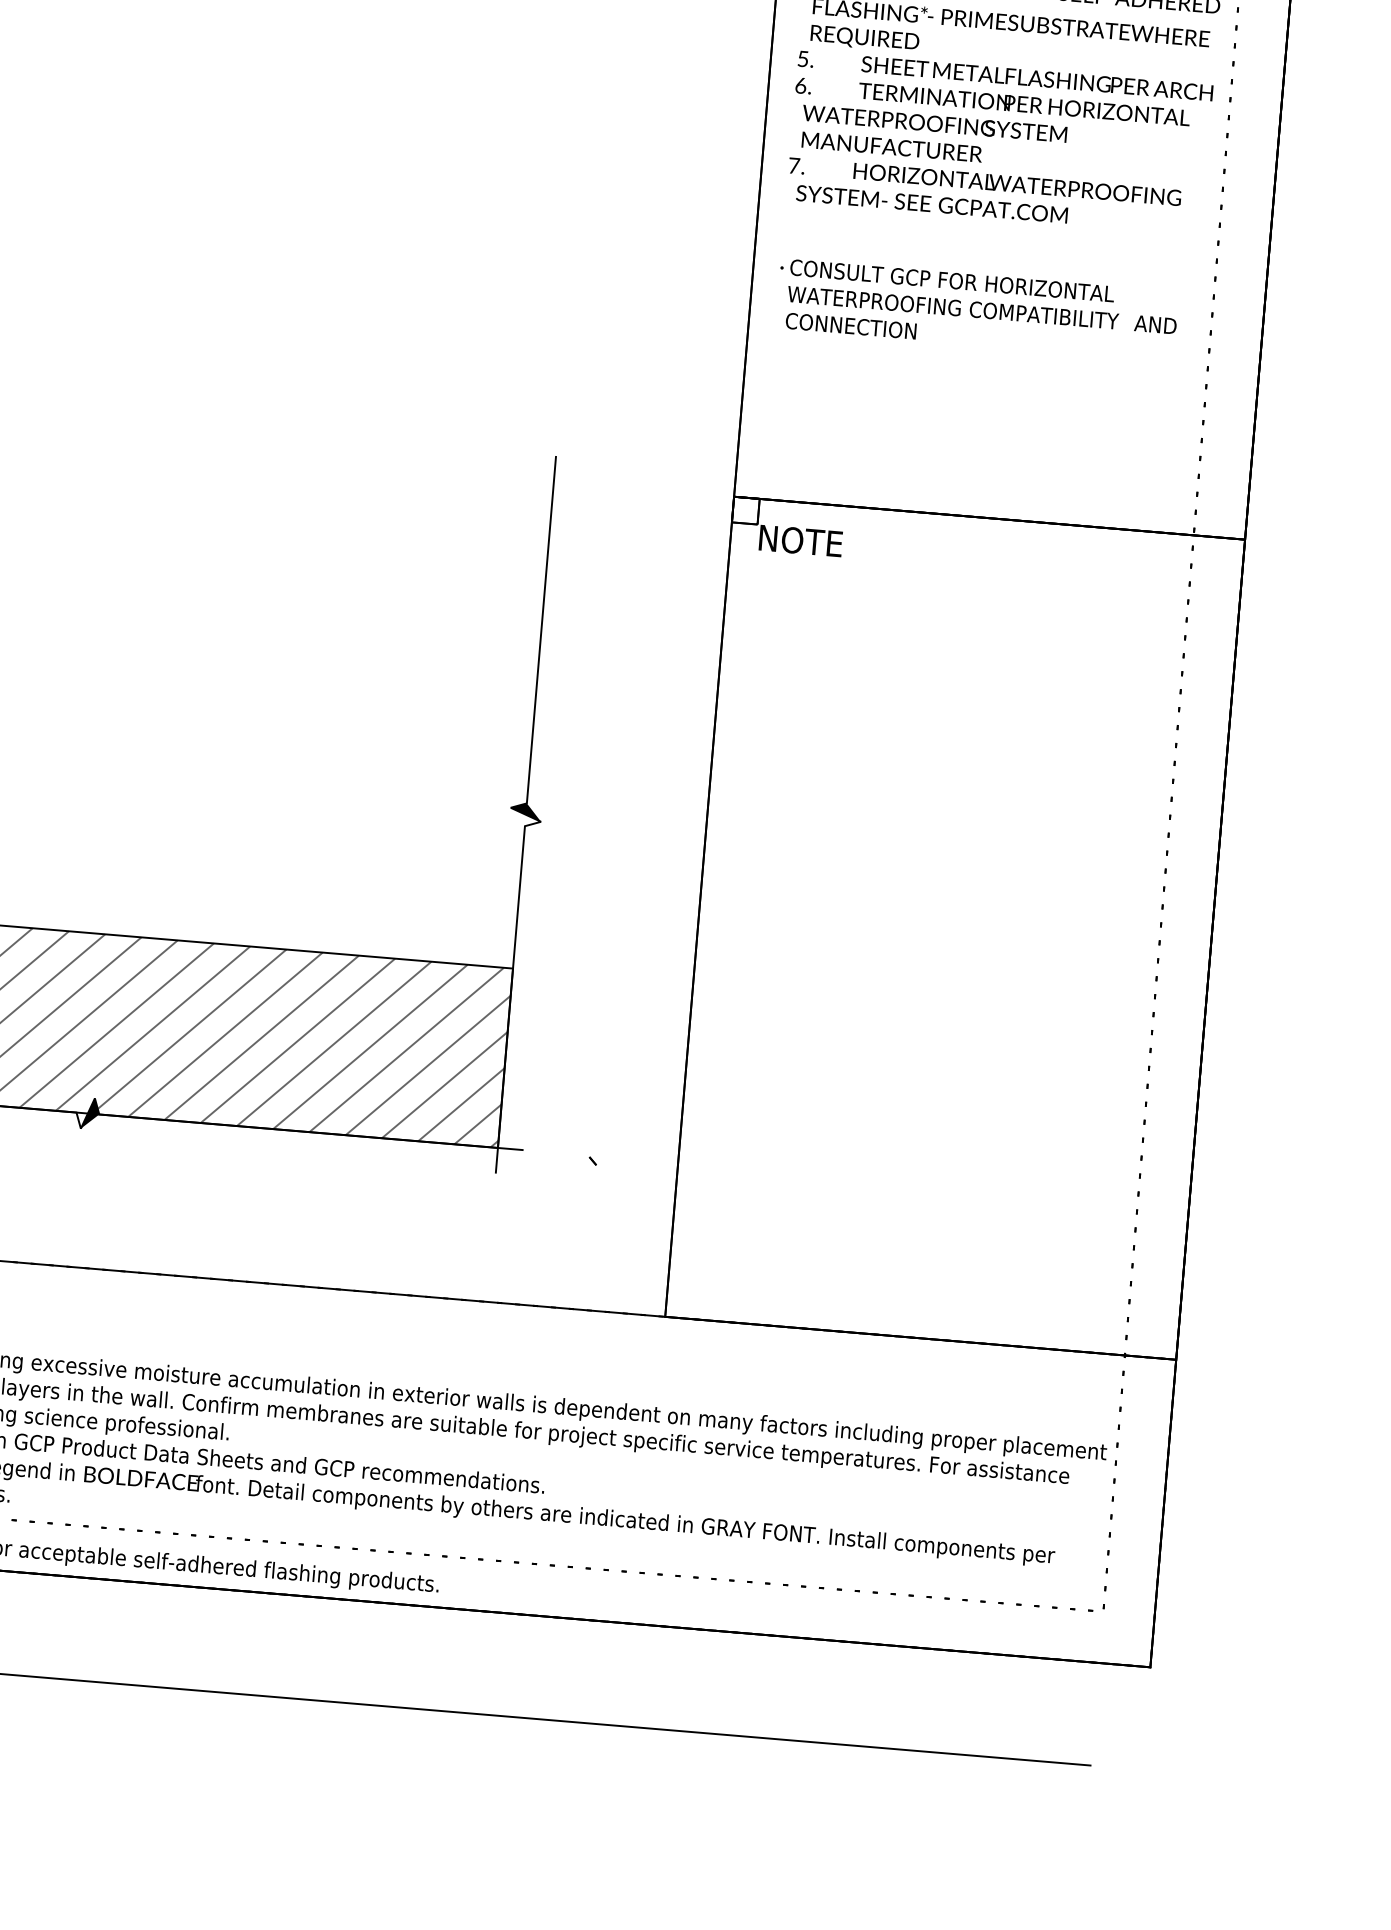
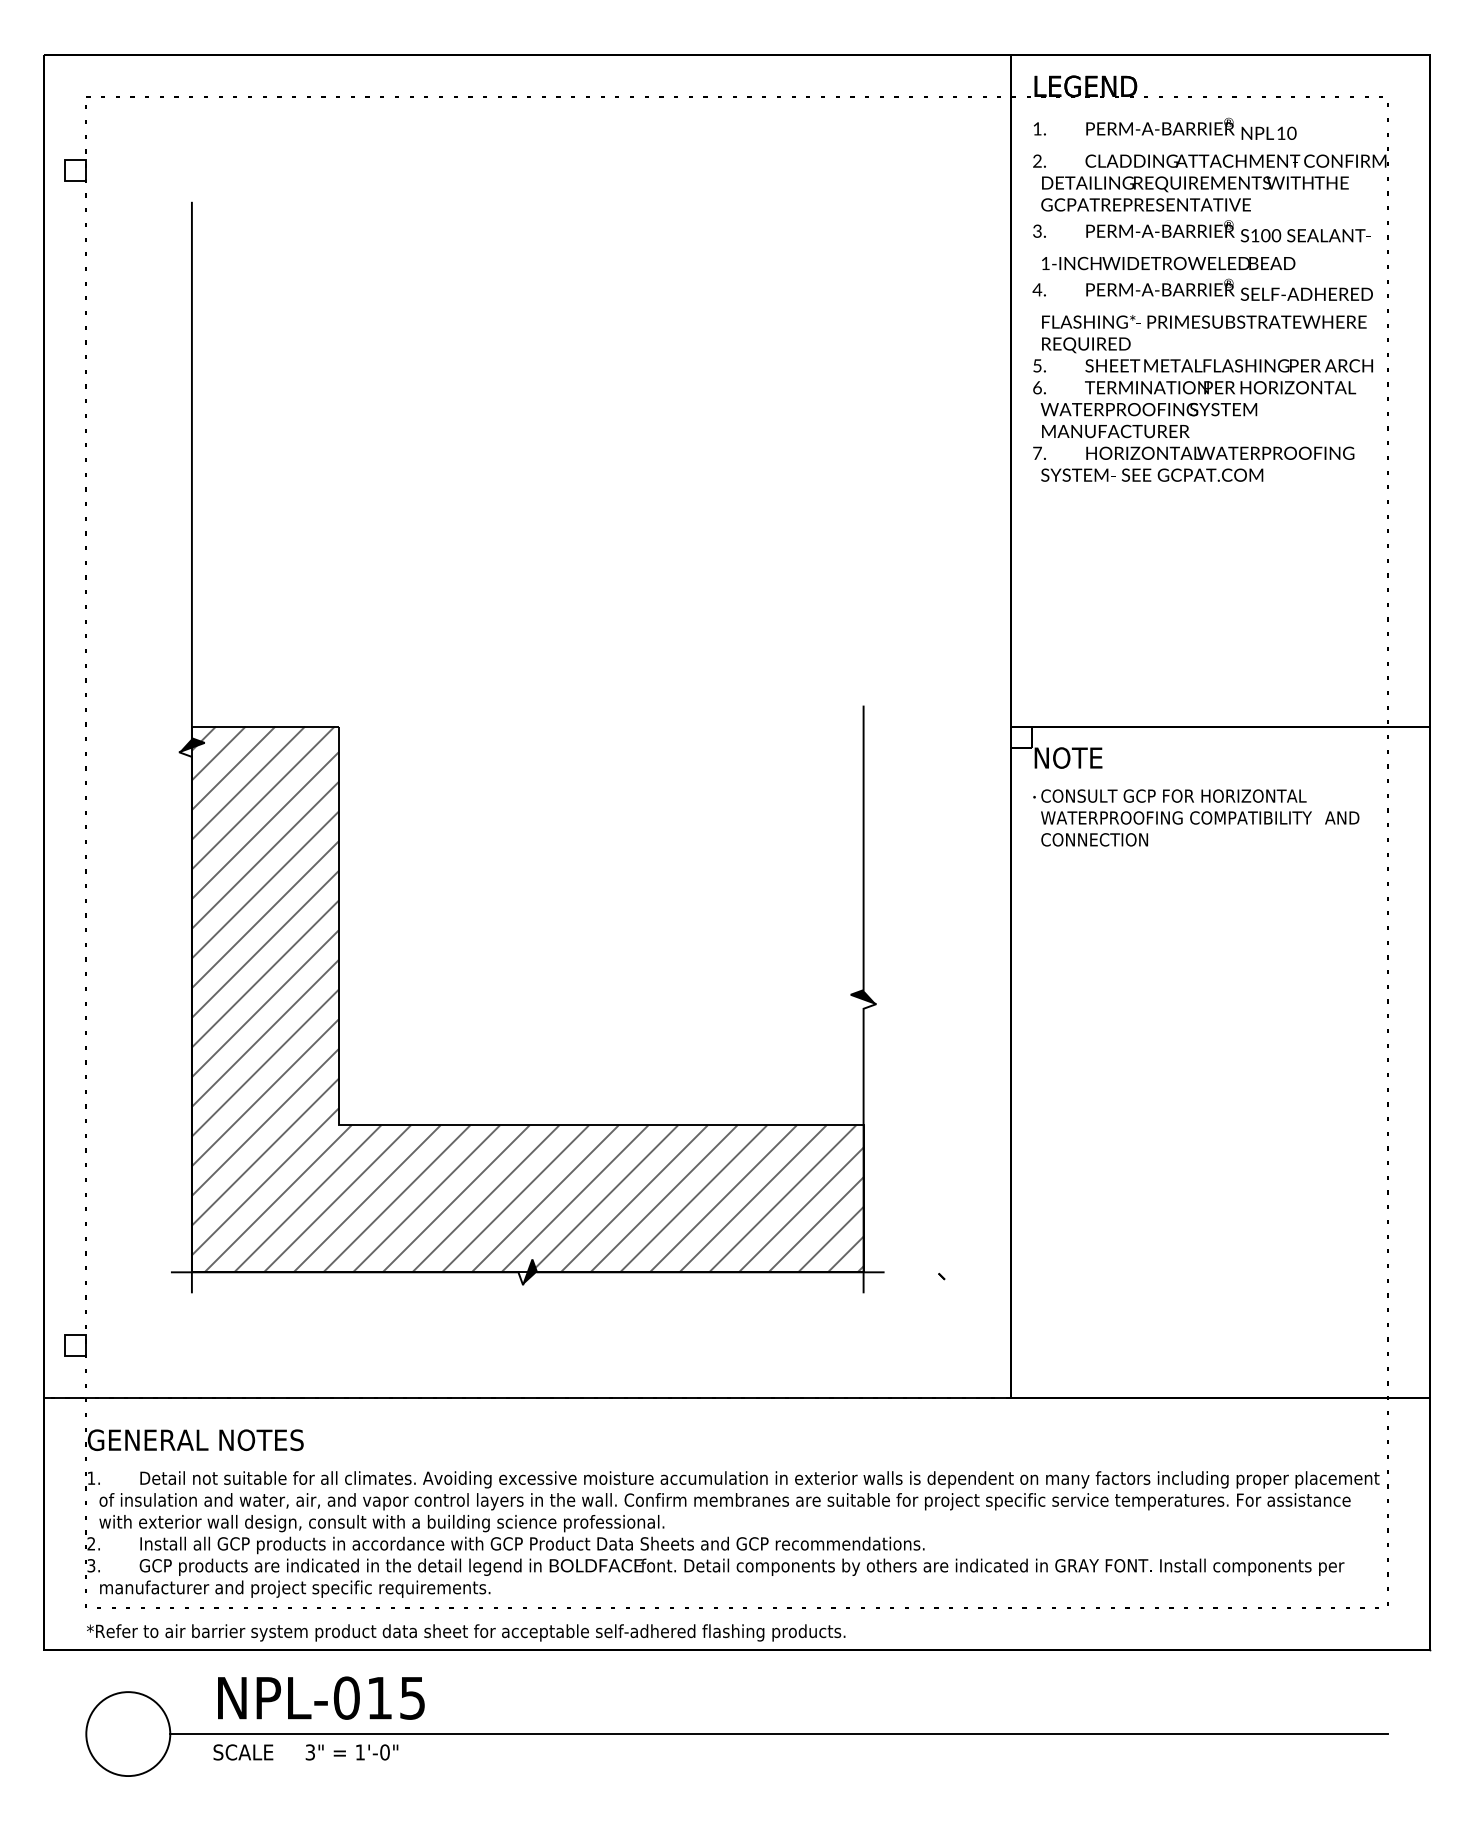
text: (977, 309) -> (1196, 817), moved

